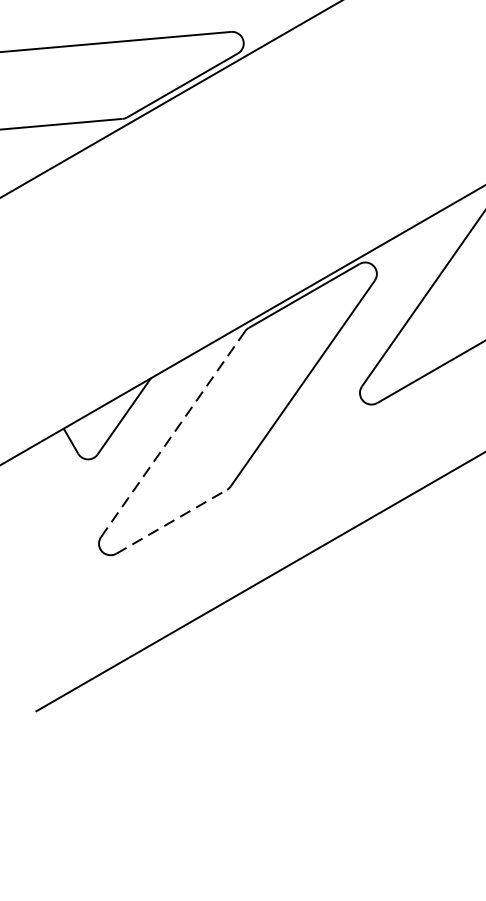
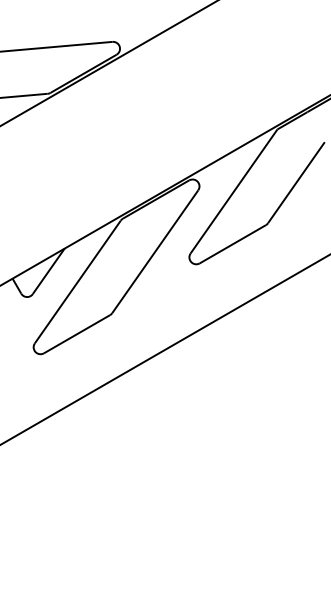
line: (172, 433) -> (77, 281), dashed -> solid
line: (172, 520) -> (77, 333), dashed -> solid

